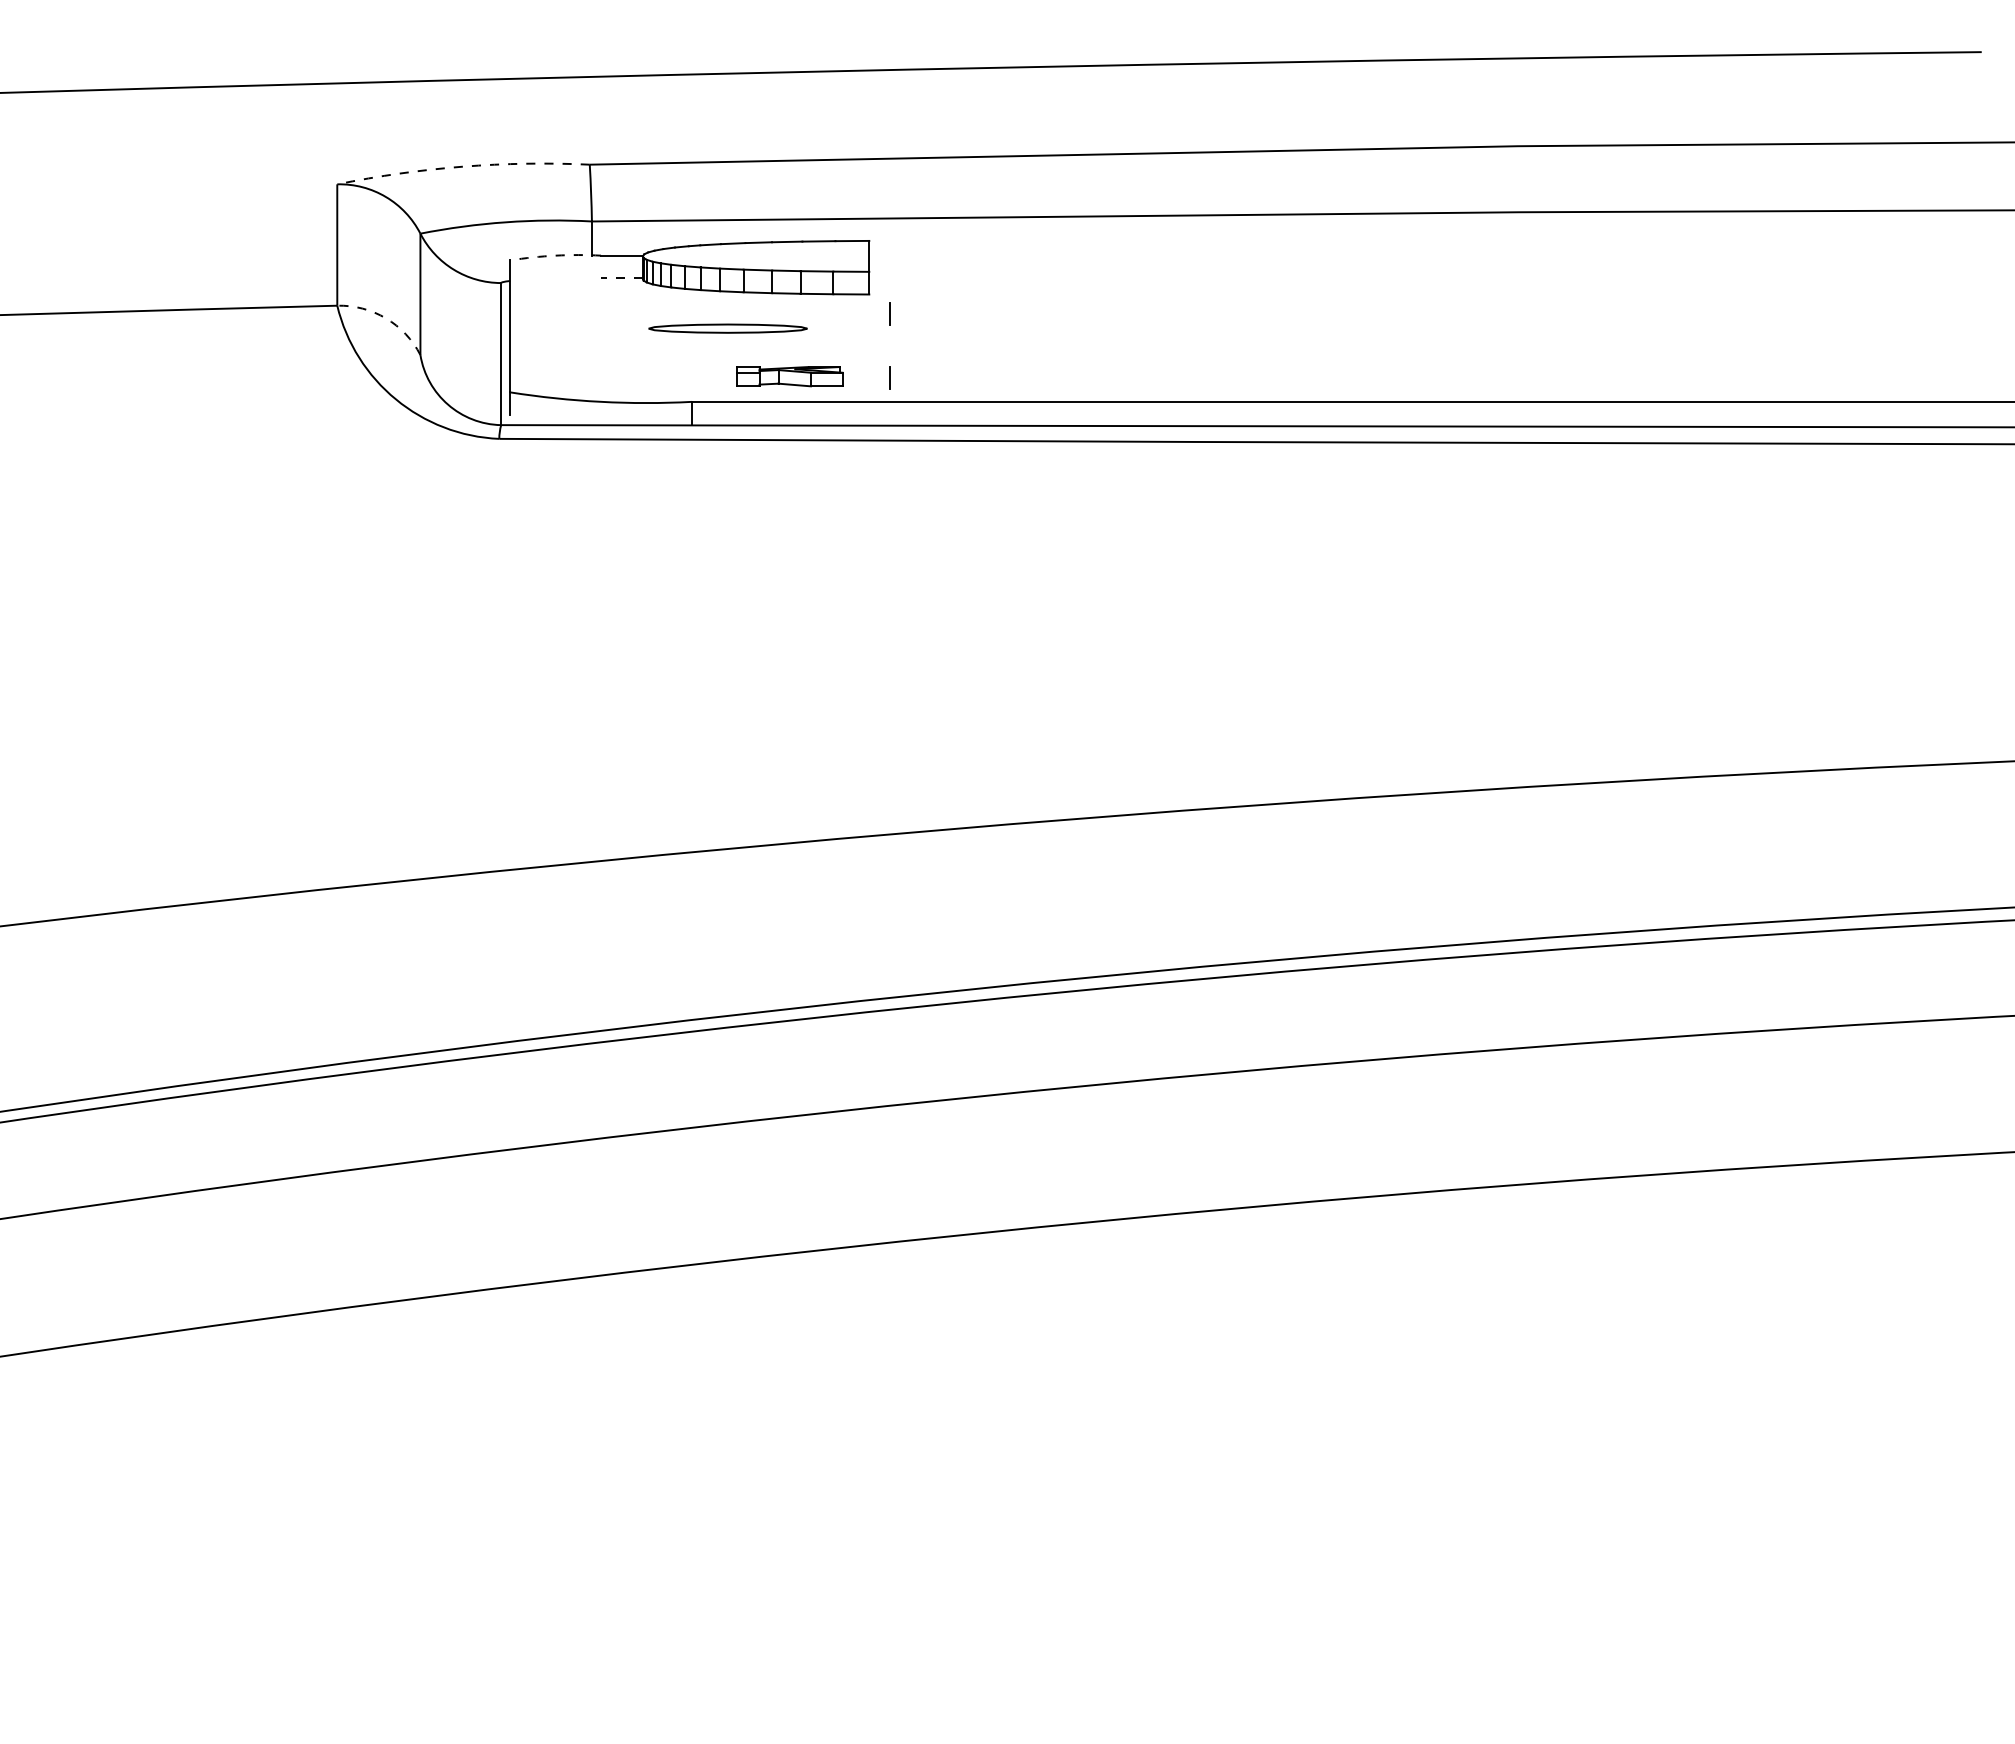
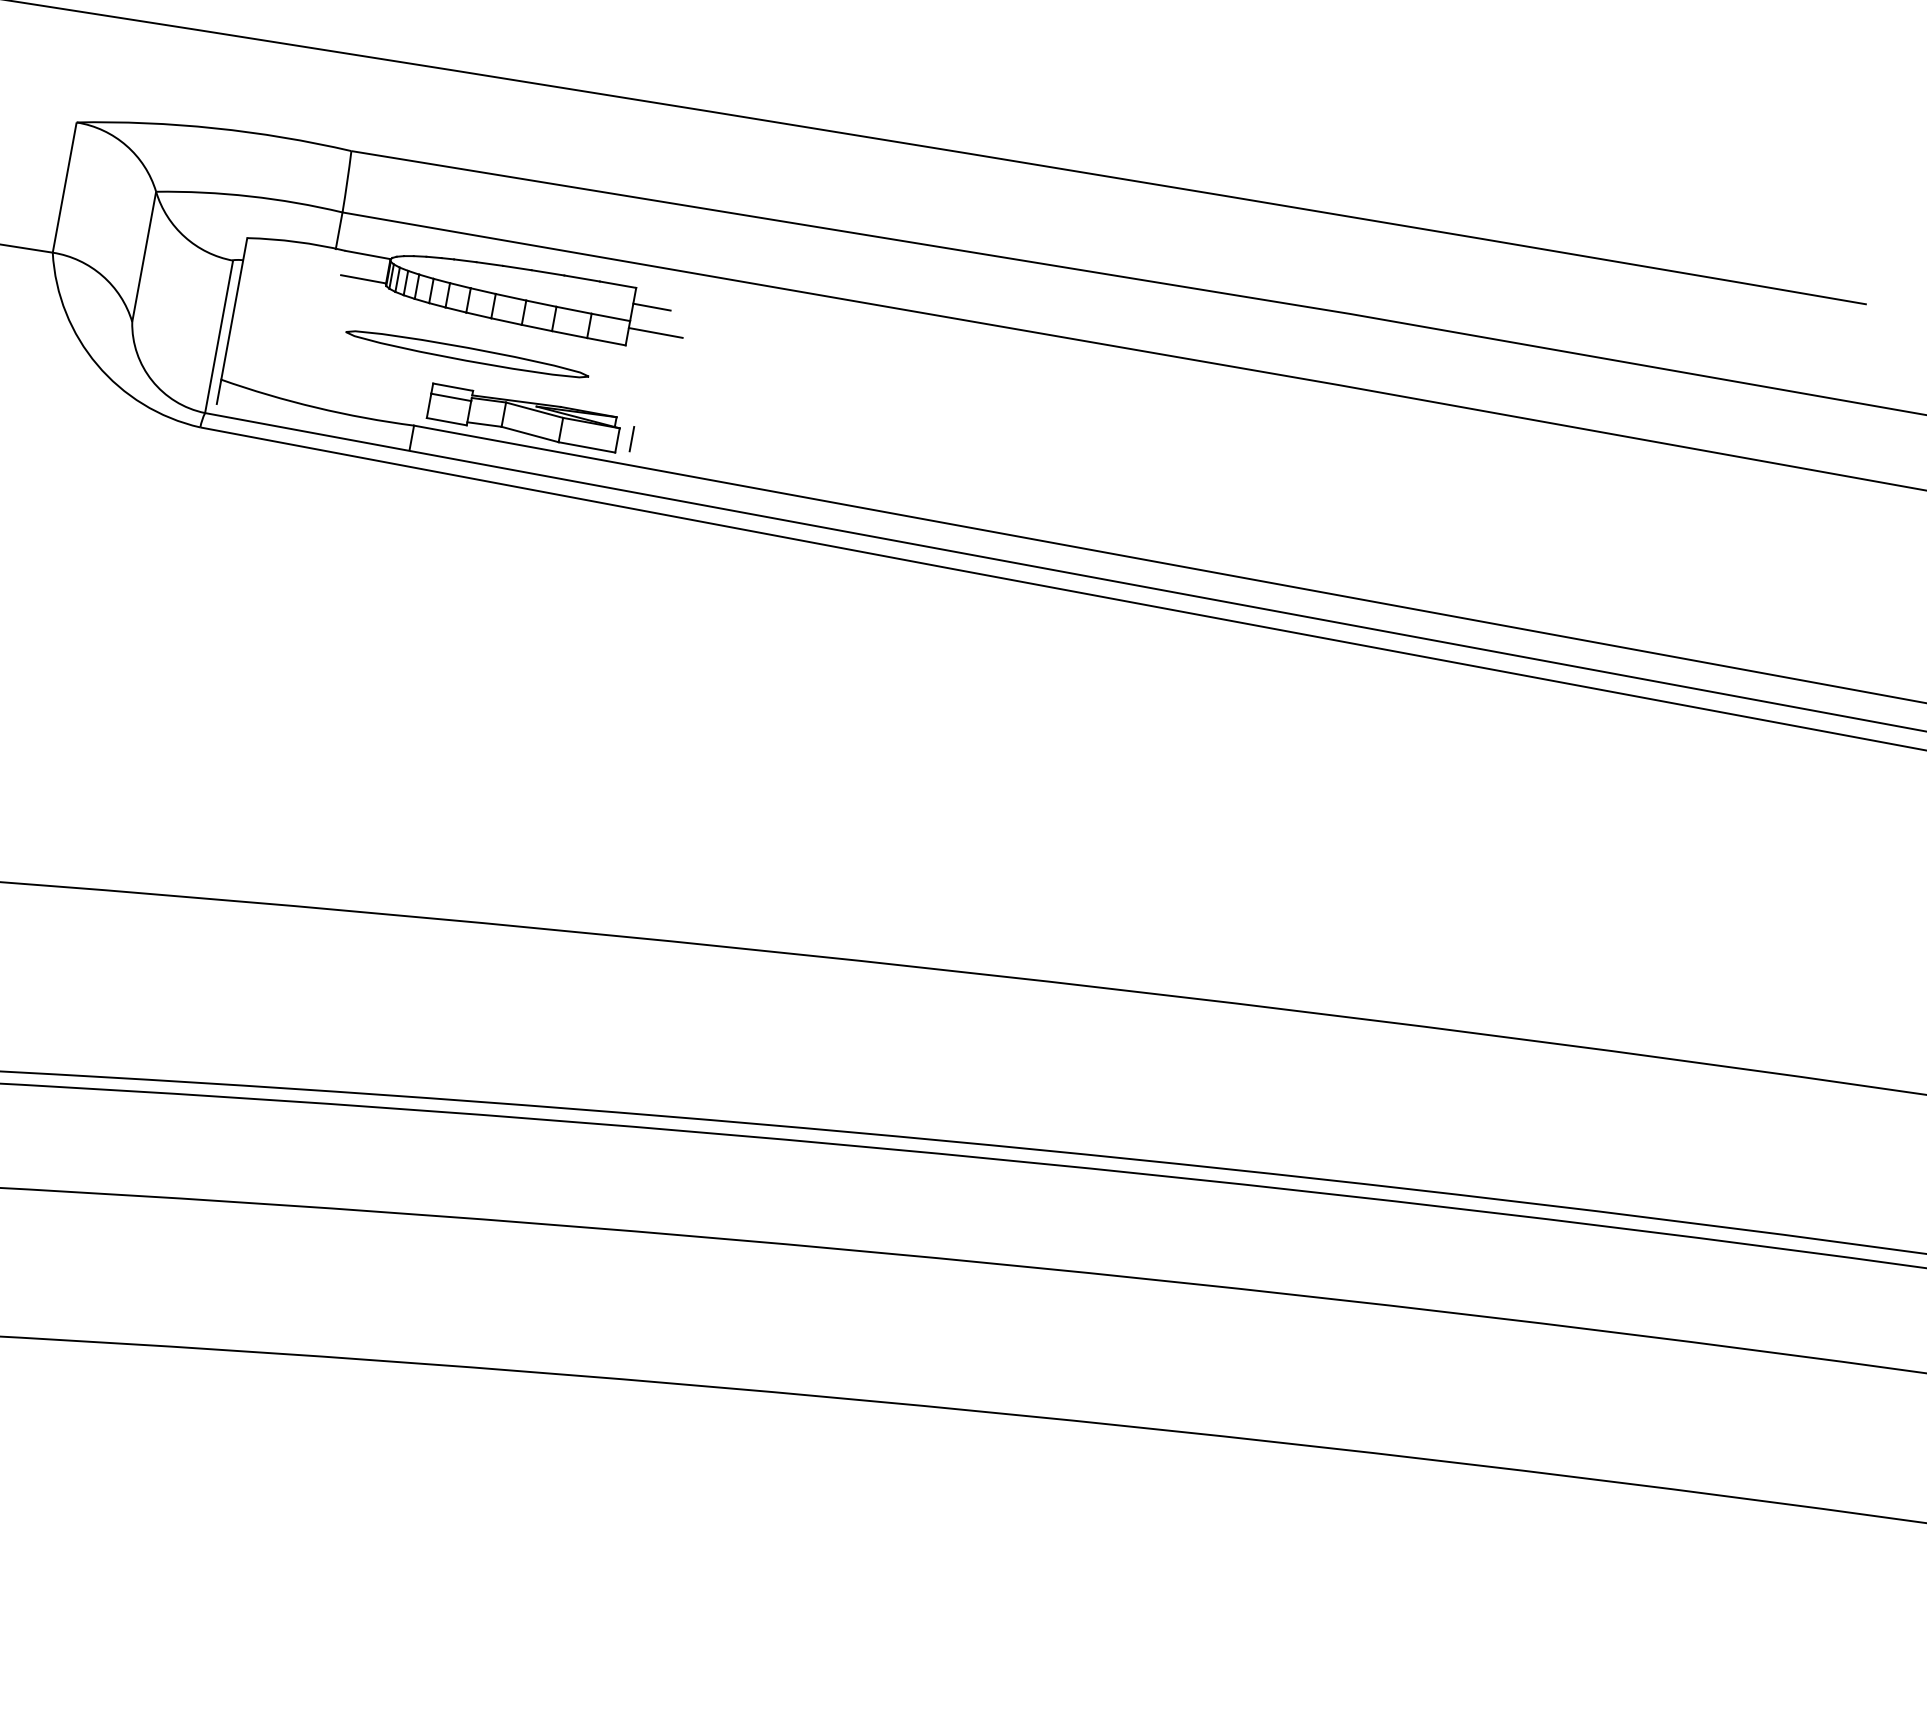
arc: (462, 166) -> (214, 127), dashed -> solid
arc: (555, 255) -> (296, 241), dashed -> solid
line: (886, 255) -> (651, 306), added
line: (621, 278) -> (363, 279), dashed -> solid
line: (894, 278) -> (655, 333), added
line: (889, 313) -> (643, 369), removed
arc: (385, 318) -> (101, 275), dashed -> solid
part: (727, 328) -> (466, 353), size x1.43
part: (789, 376) -> (523, 417), size x1.67

